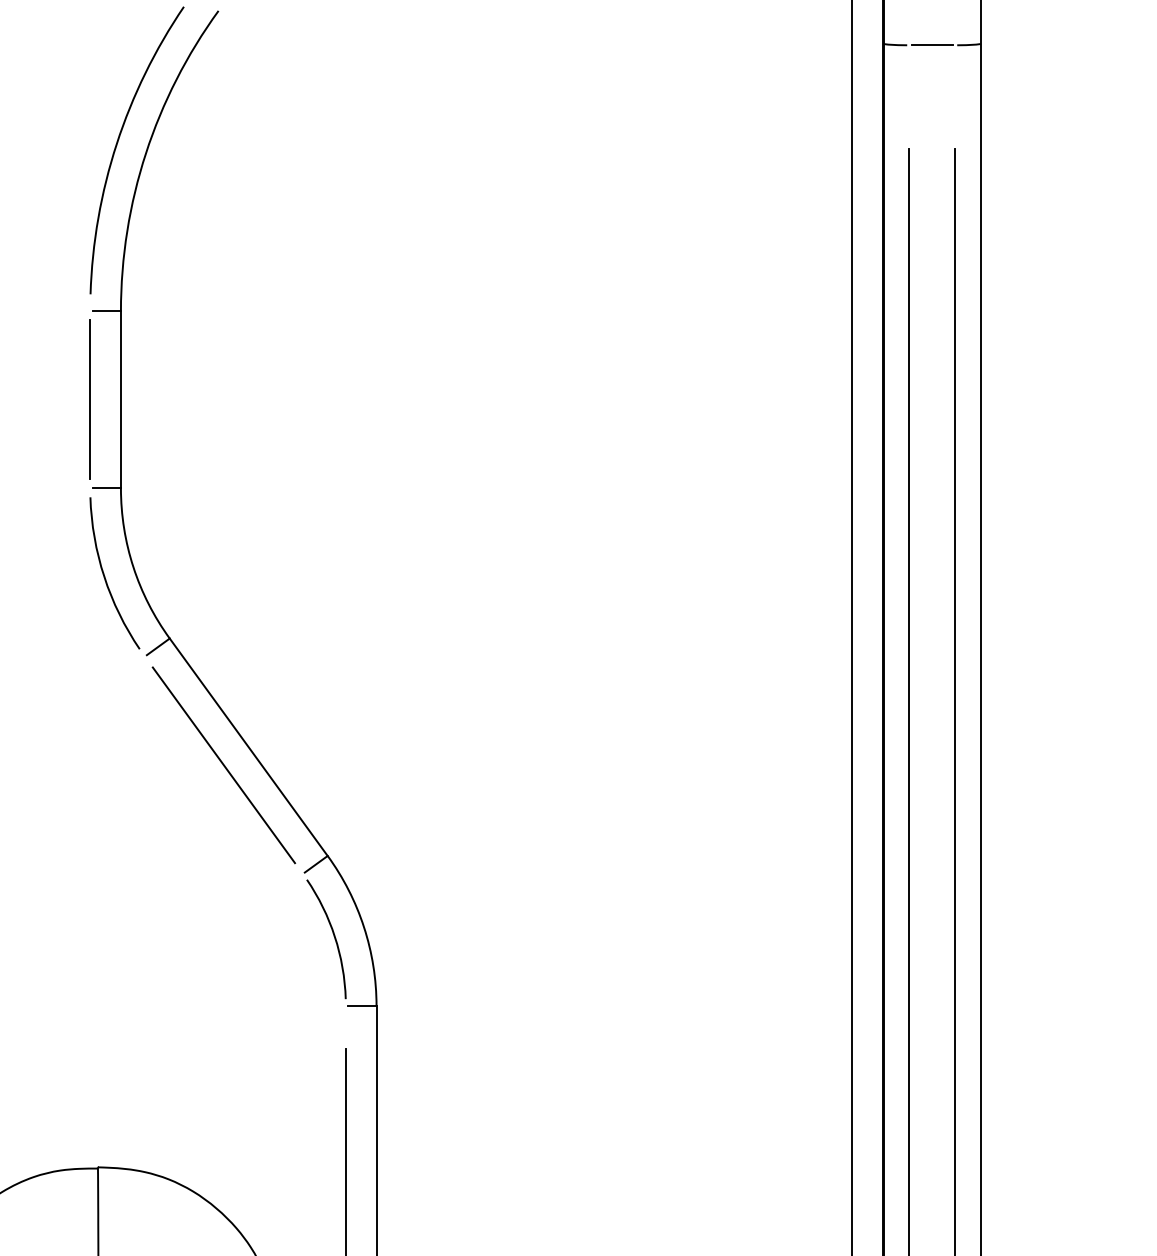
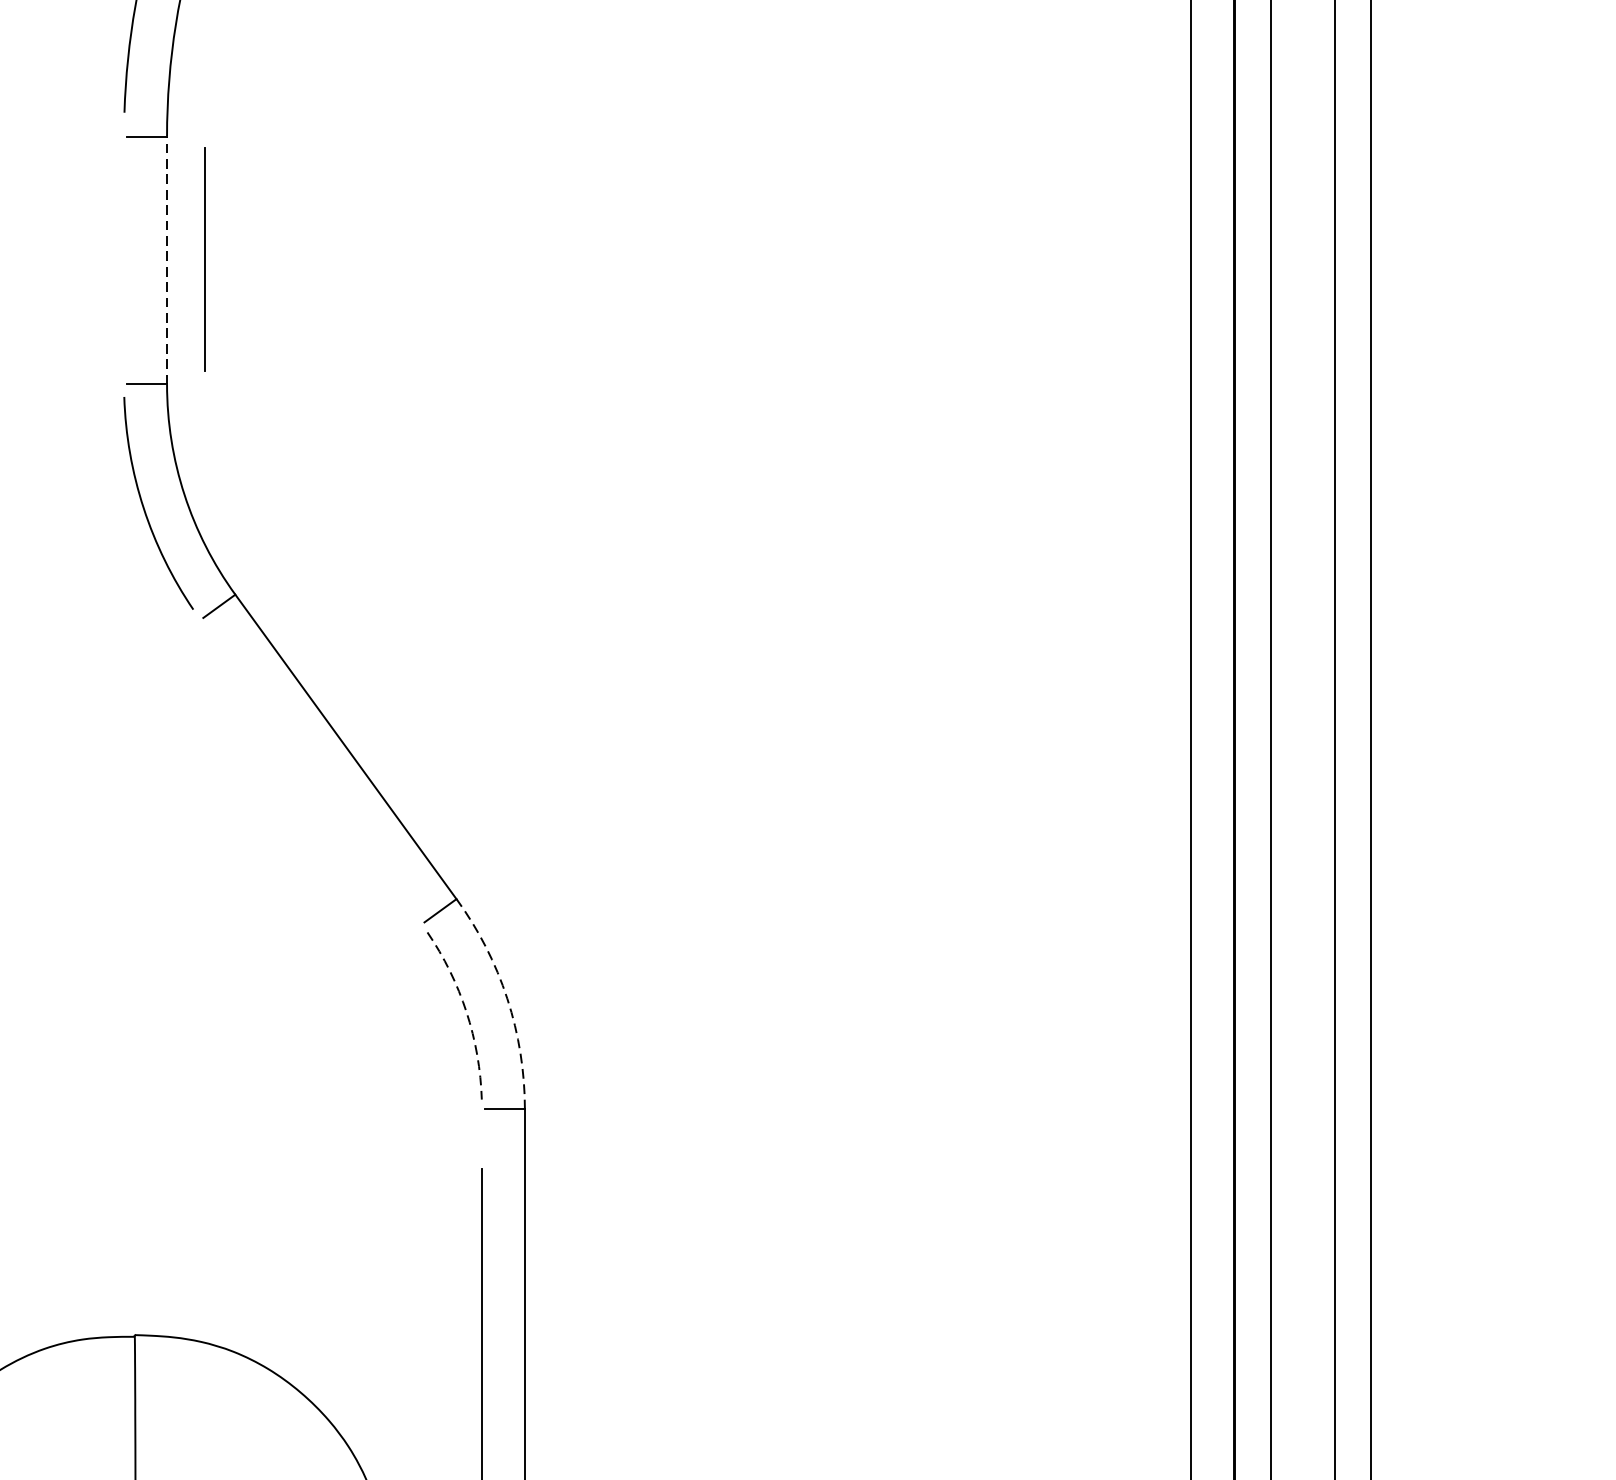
line: (89, 399) -> (204, 258), moved
line: (120, 399) -> (166, 259), solid -> dashed
line: (223, 765) -> (310, 772), removed
arc: (364, 927) -> (508, 999), solid -> dashed
arc: (334, 936) -> (466, 1011), solid -> dashed

